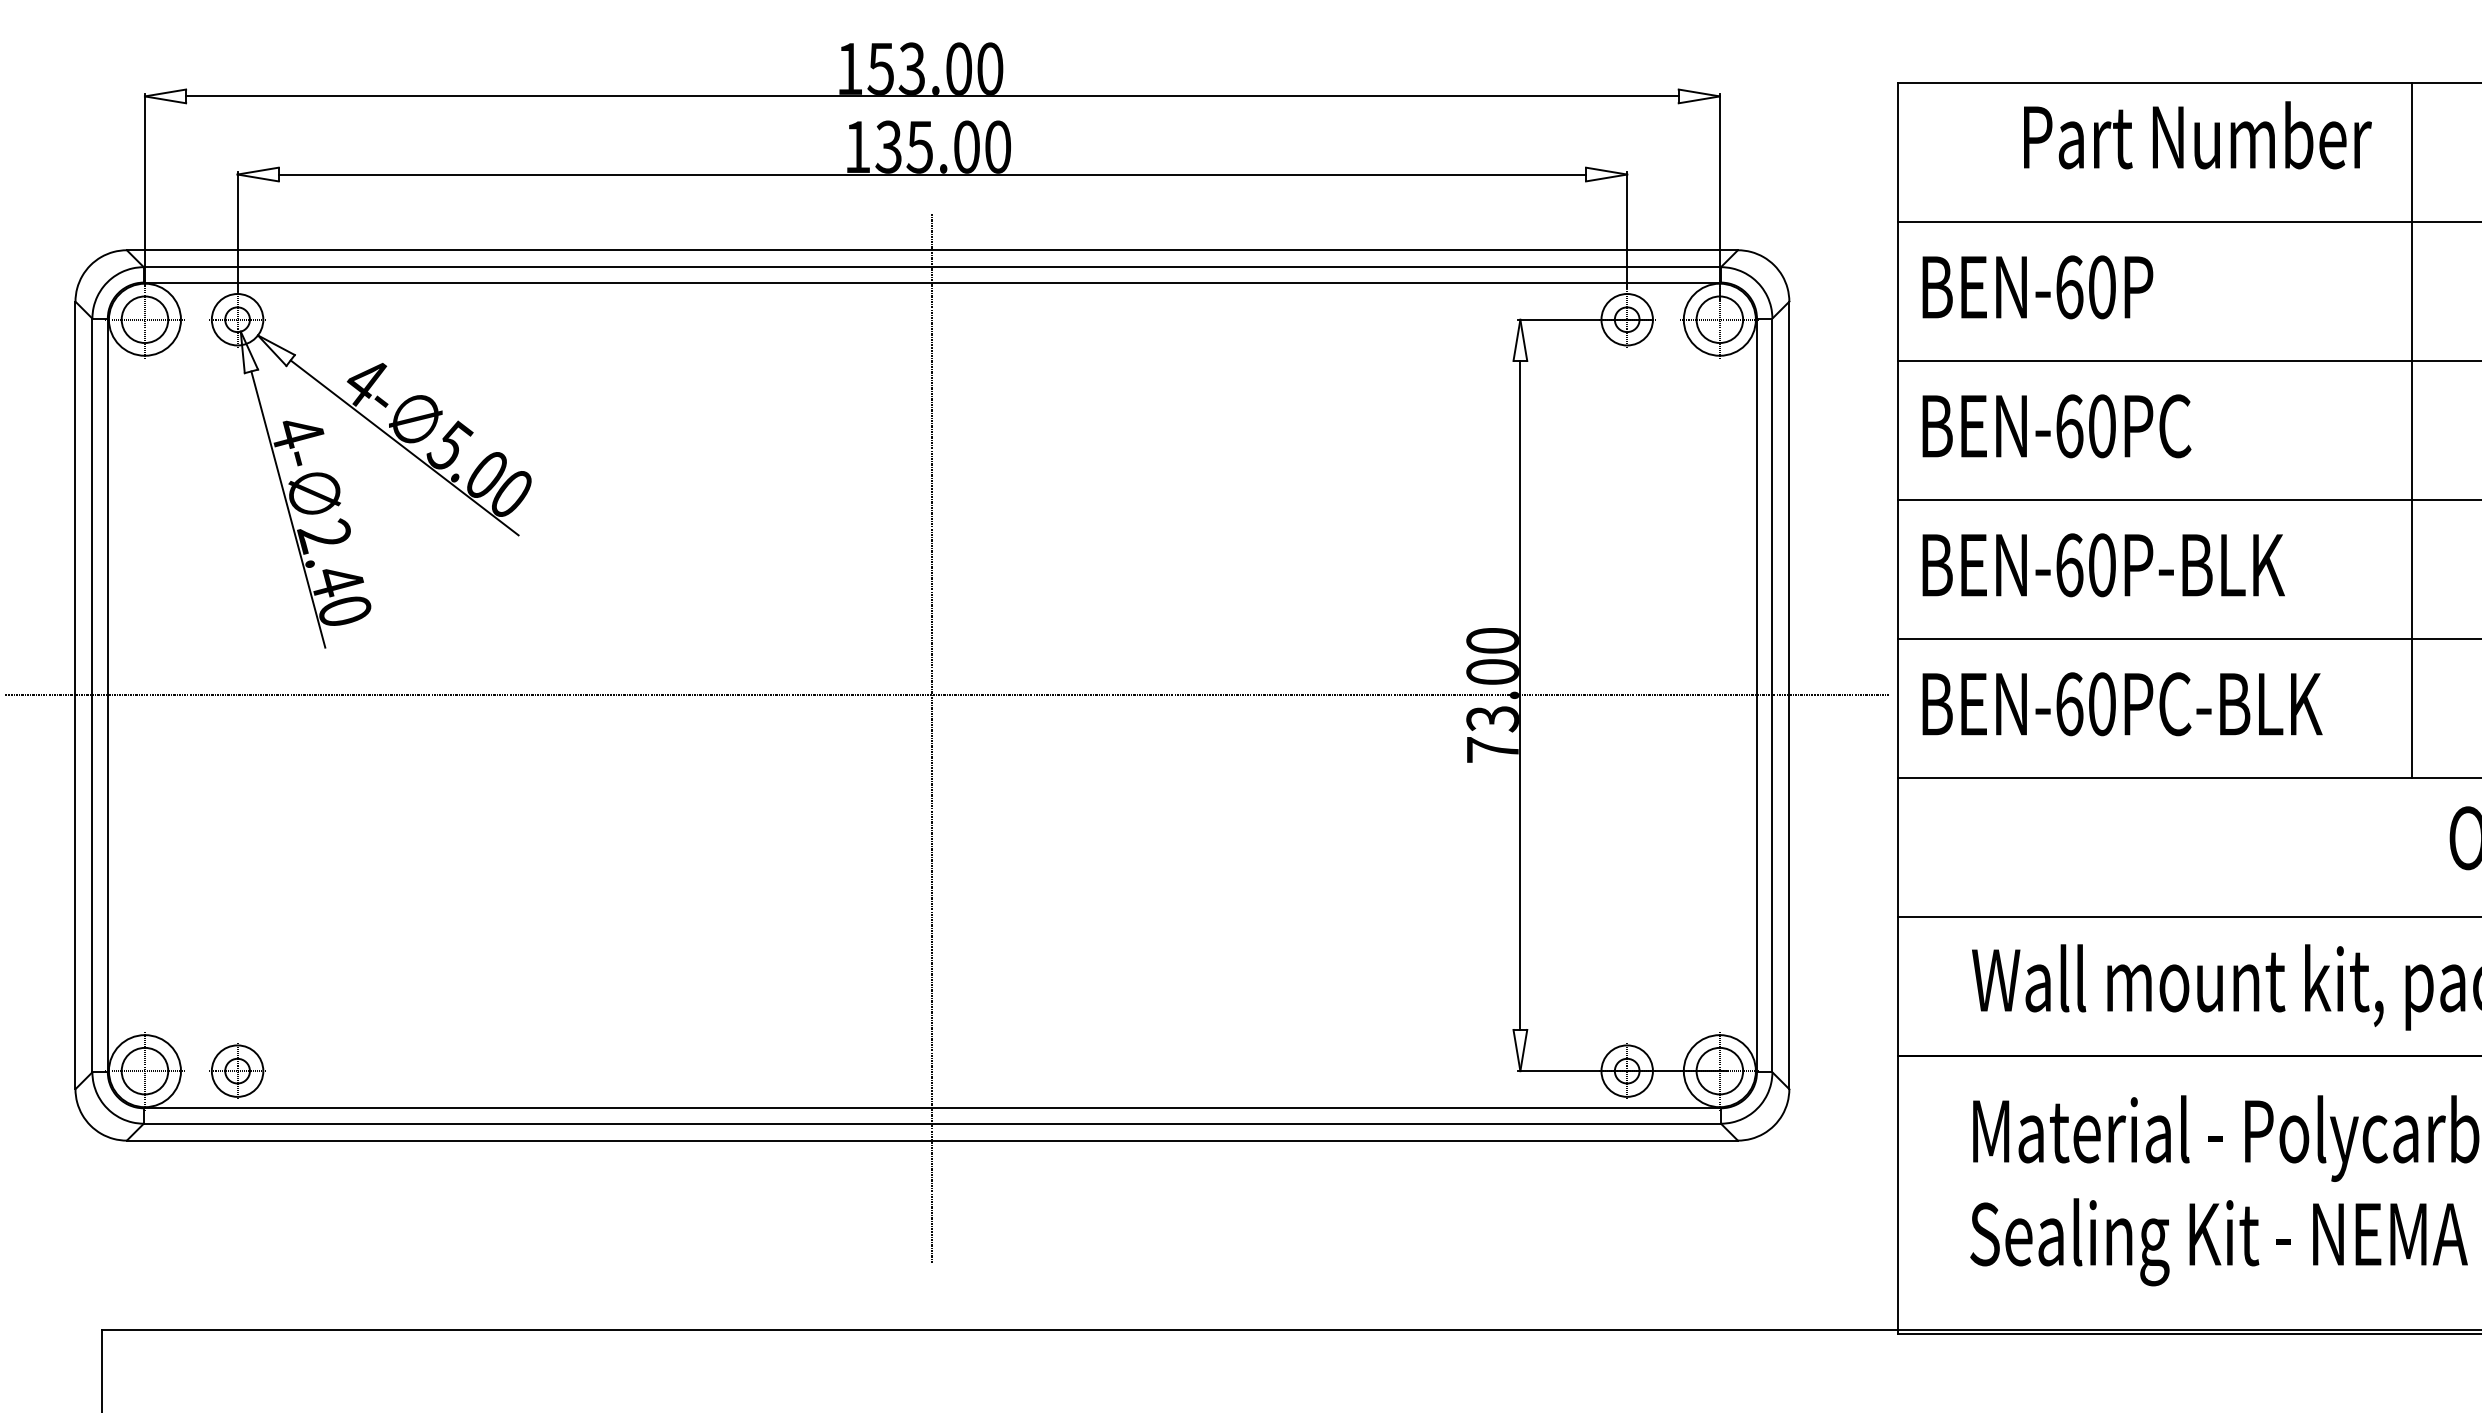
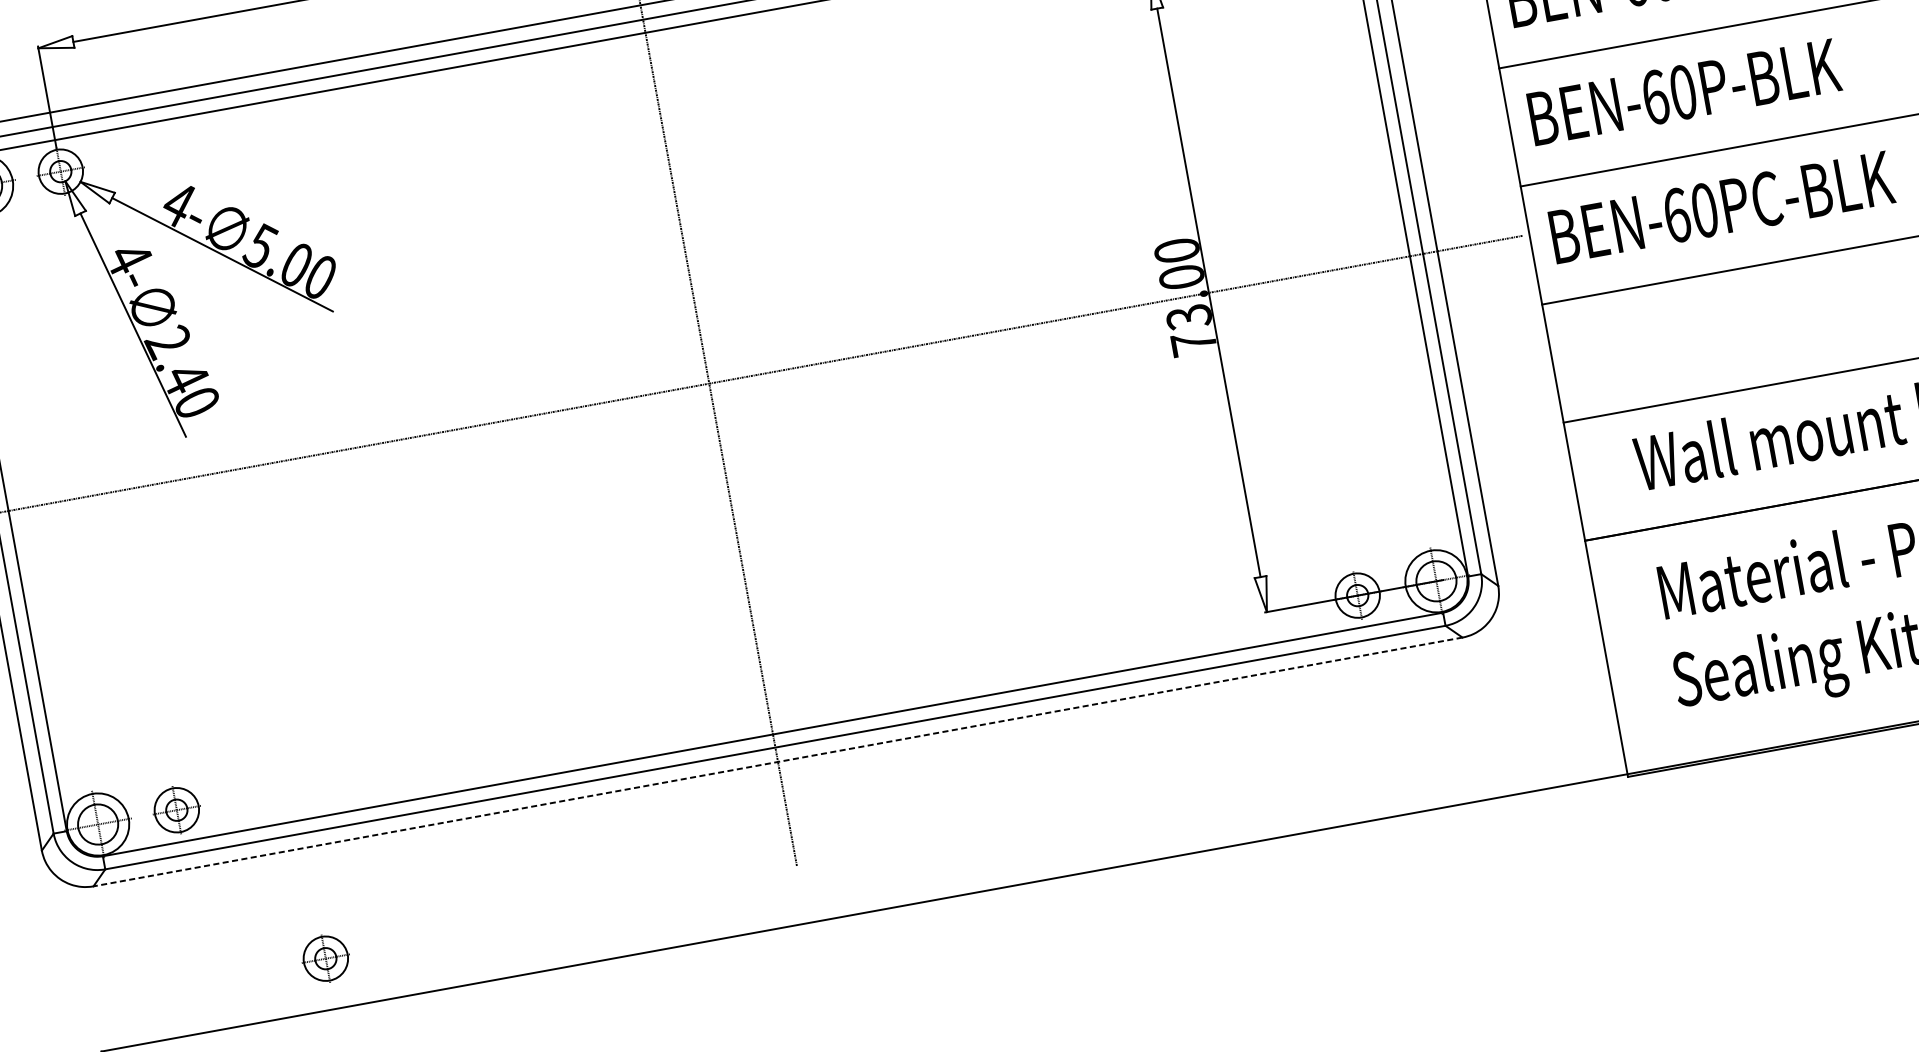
line: (932, 1140) -> (778, 761), solid -> dashed
part: (376, 1270) -> (325, 958), added

